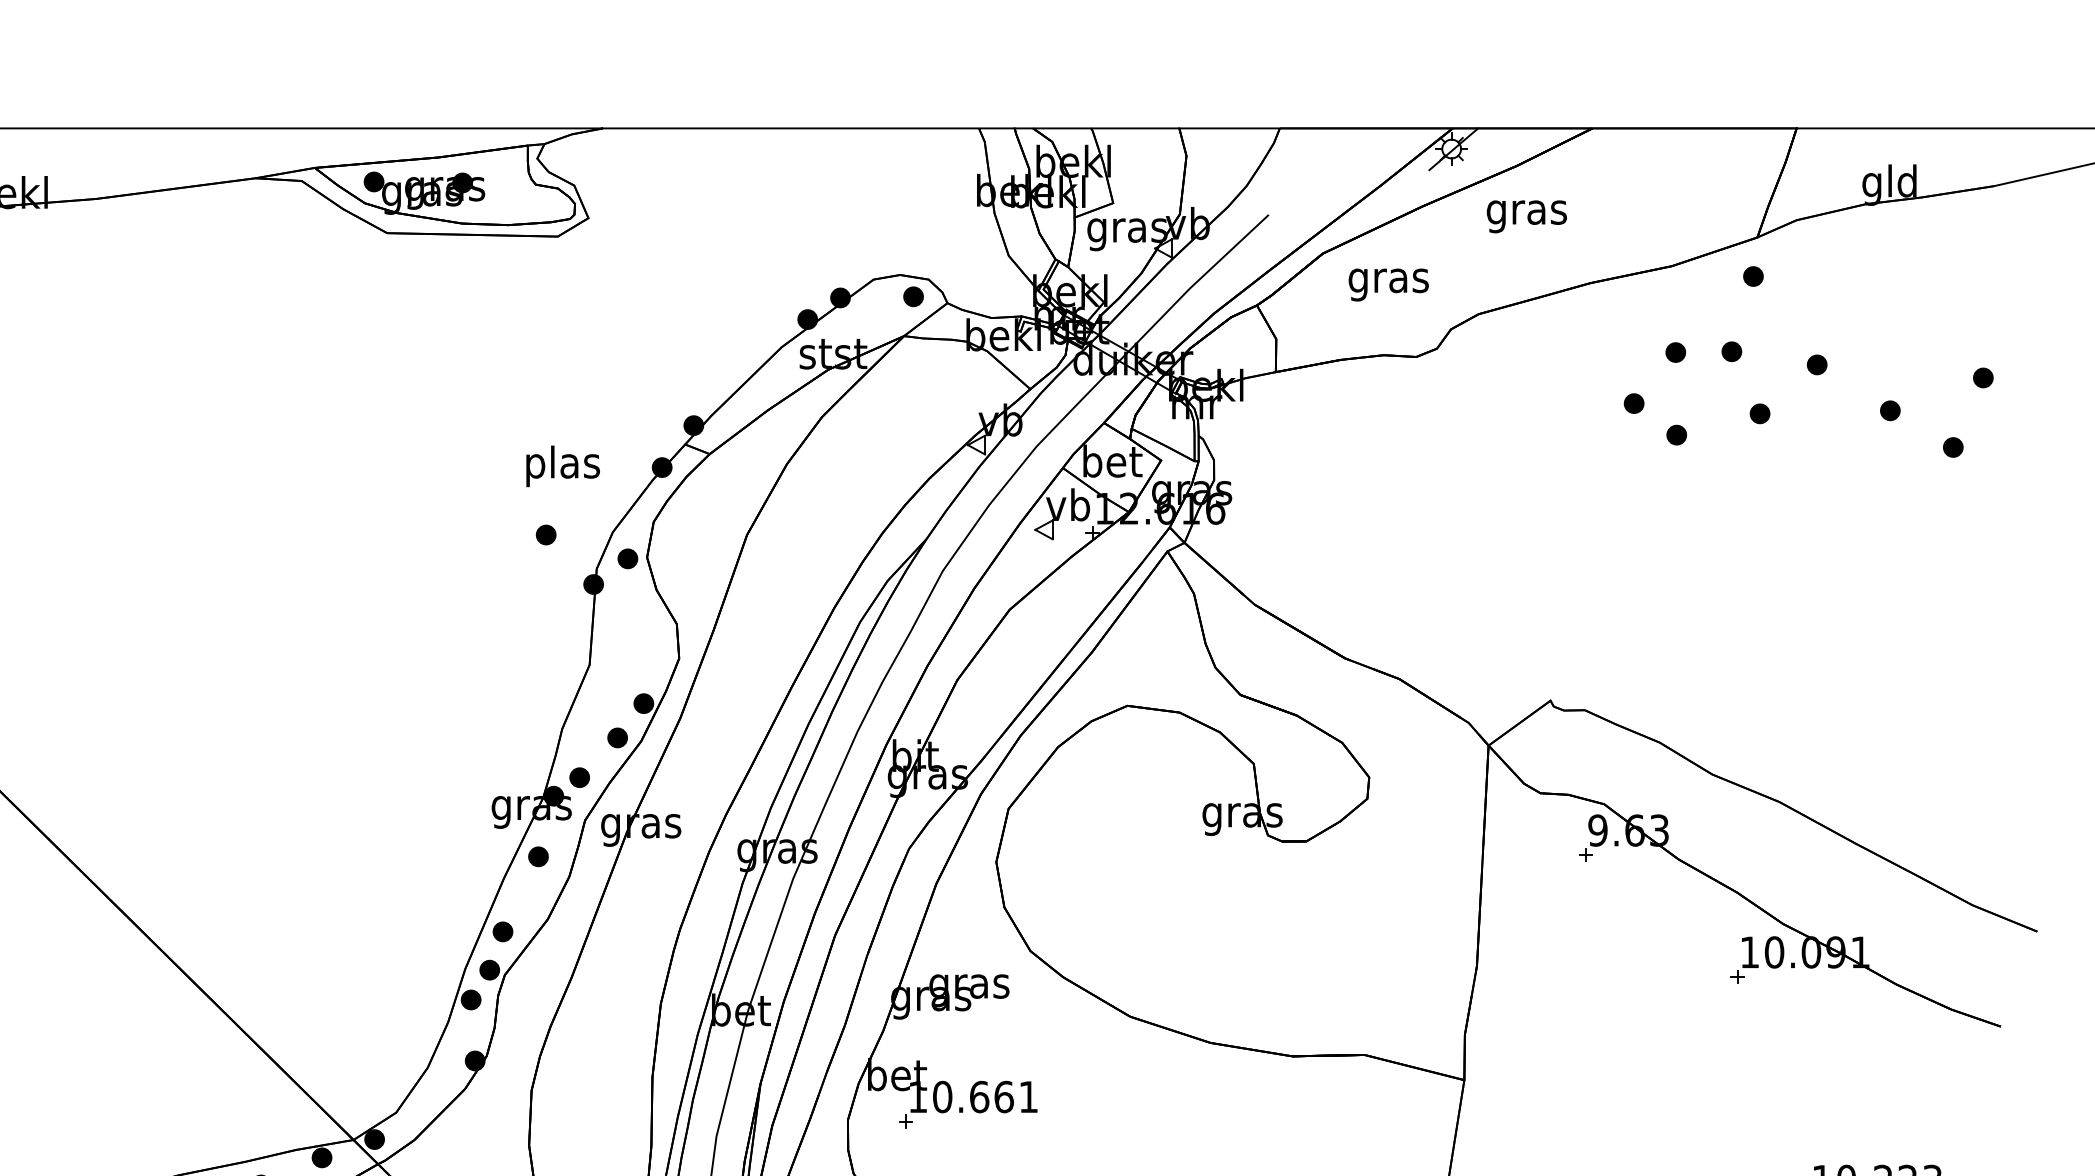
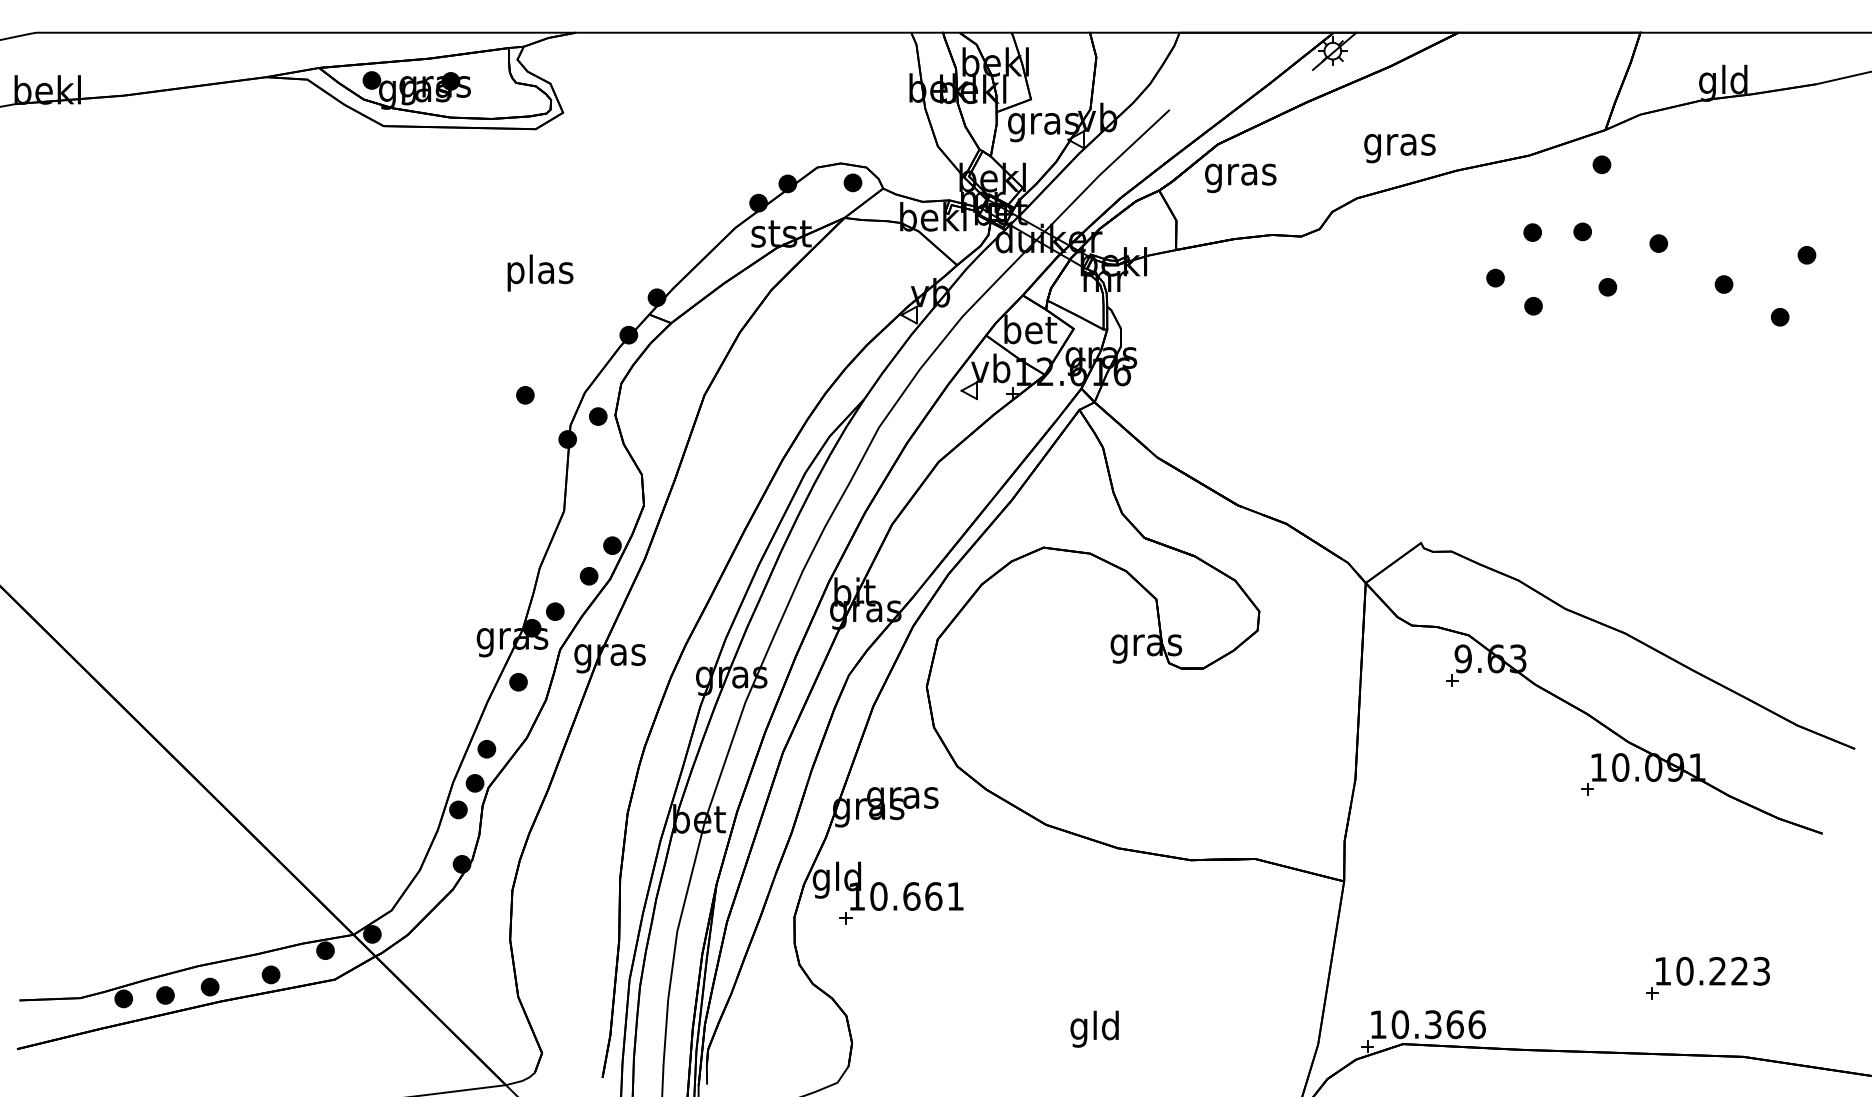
text: (1526, 216) -> (1399, 148), moved
text: (1388, 285) -> (1240, 178), moved
text: (563, 465) -> (540, 272), moved
text: (897, 1077) -> (838, 879), bet -> gld

